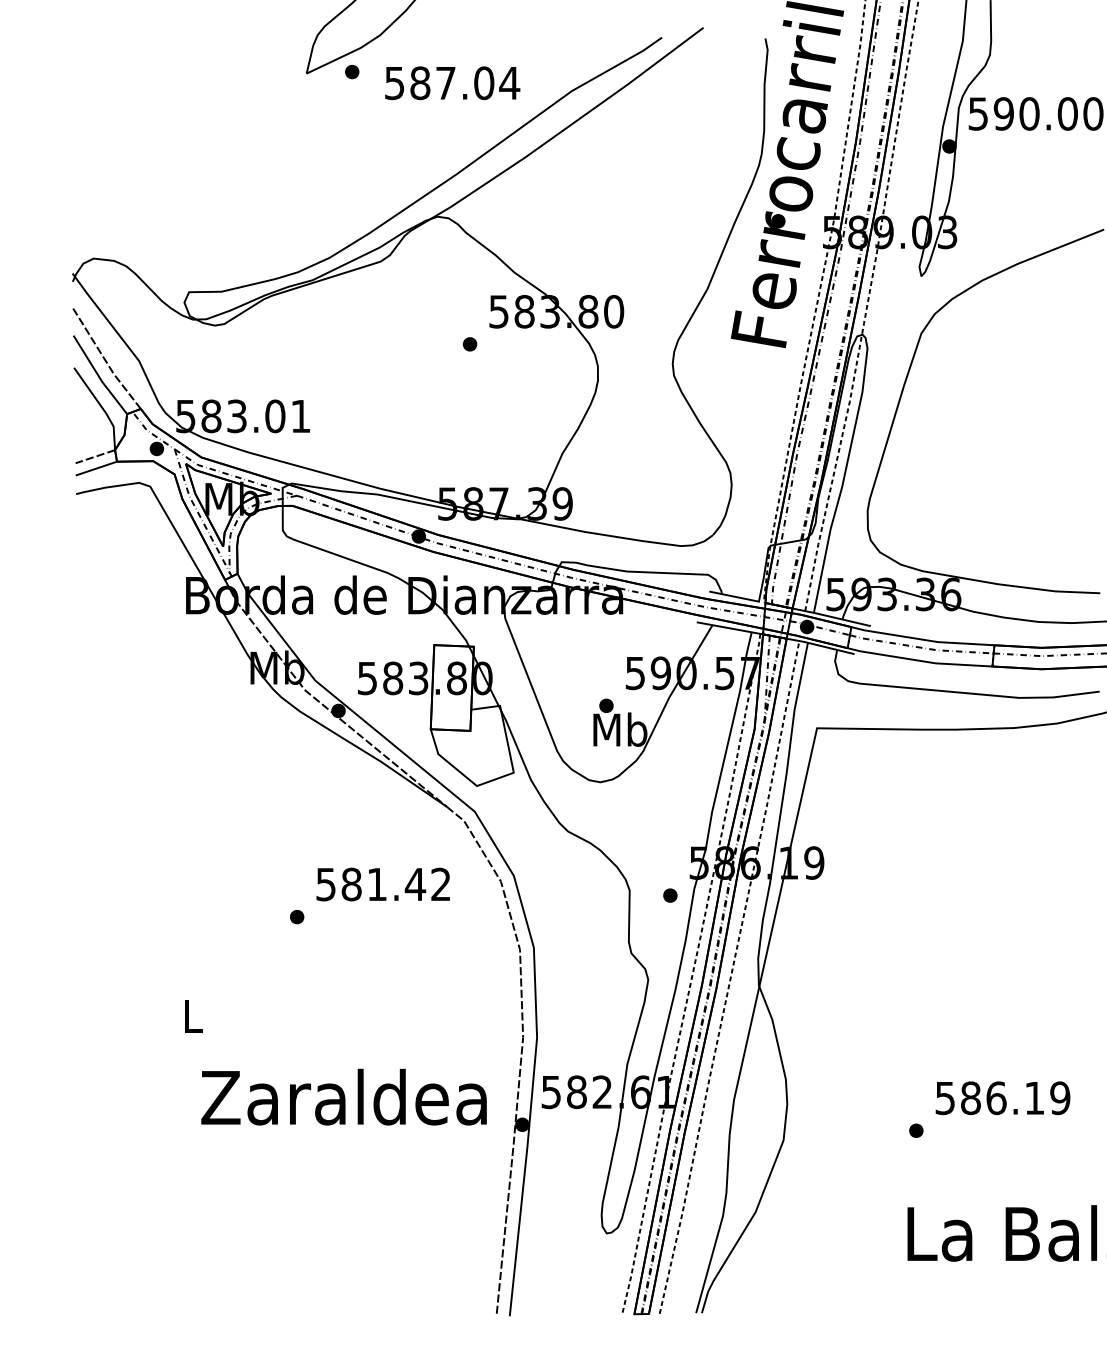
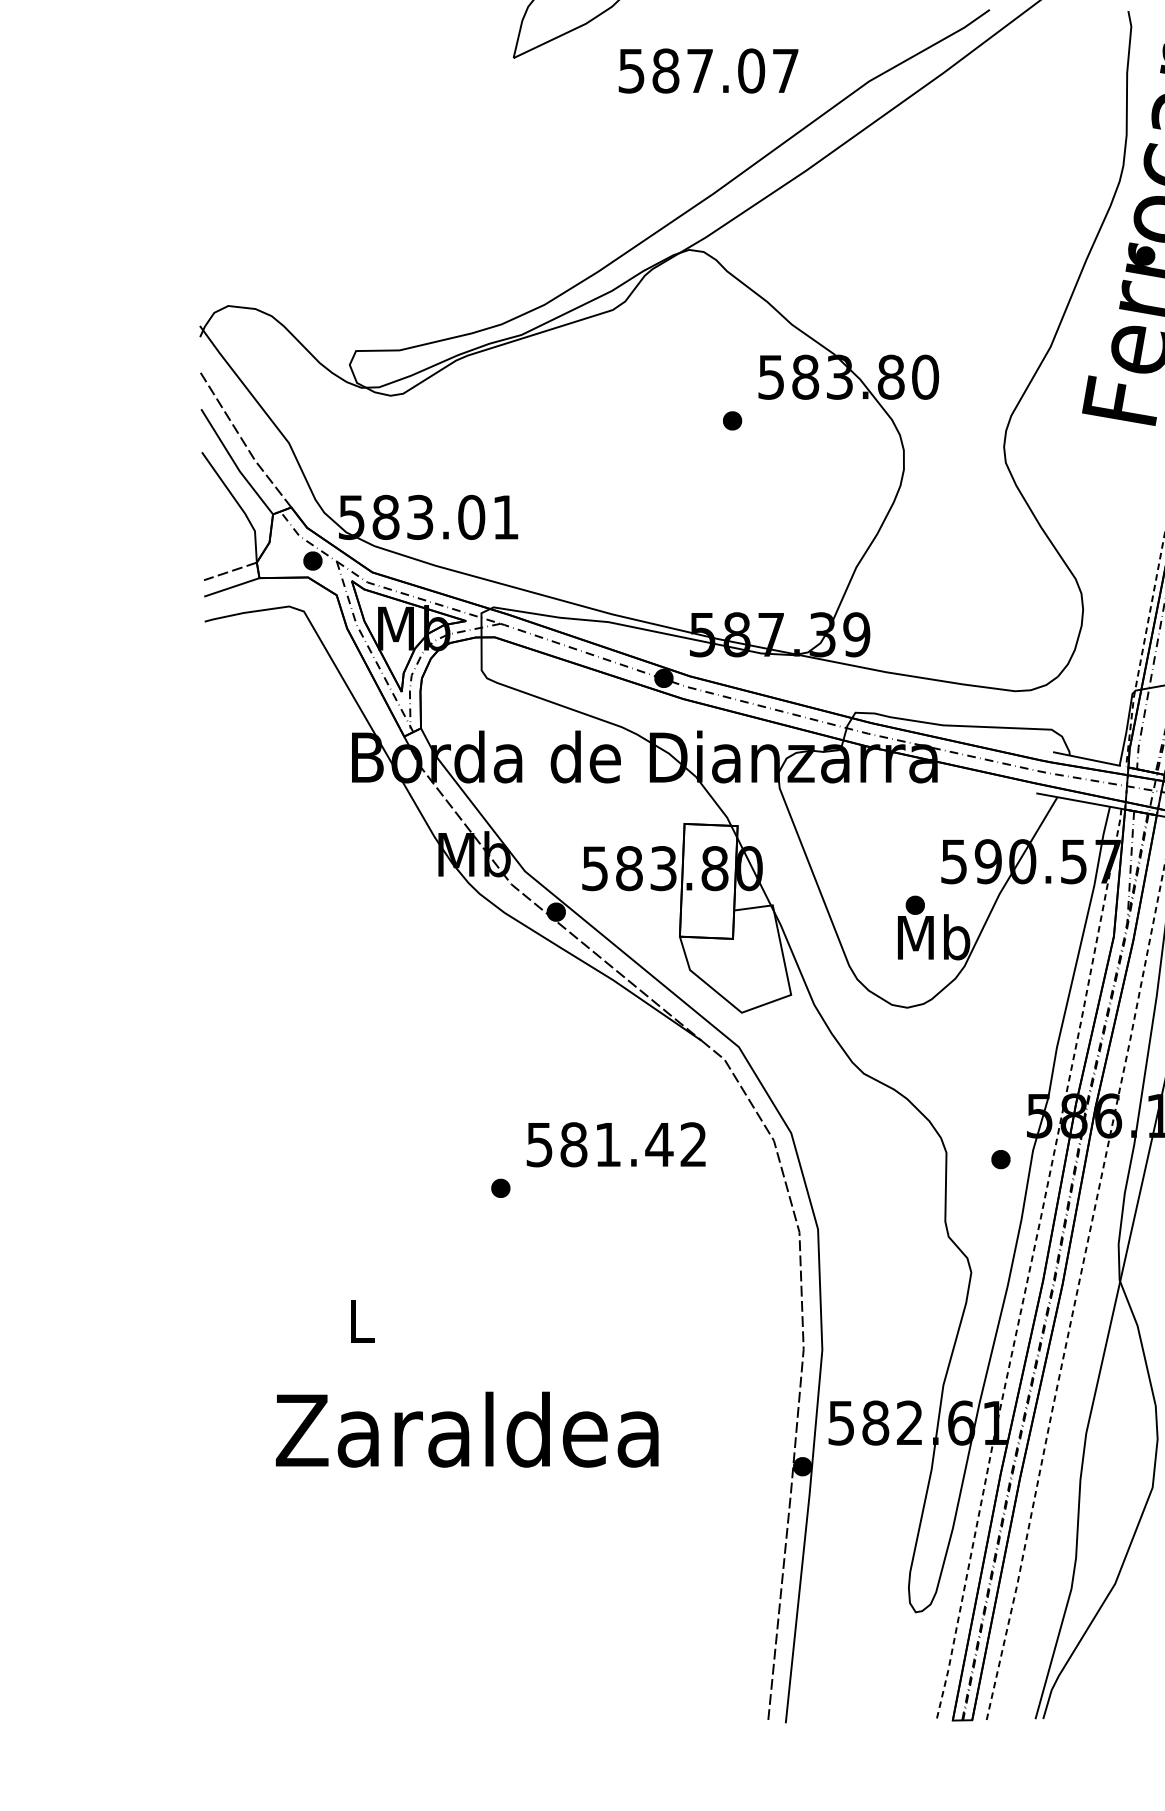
part: (352, 71) -> (575, 55), removed
text: (509, 83) -> (785, 71), 587.04 -> 587.07
text: (343, 1096) -> (466, 1428), moved

